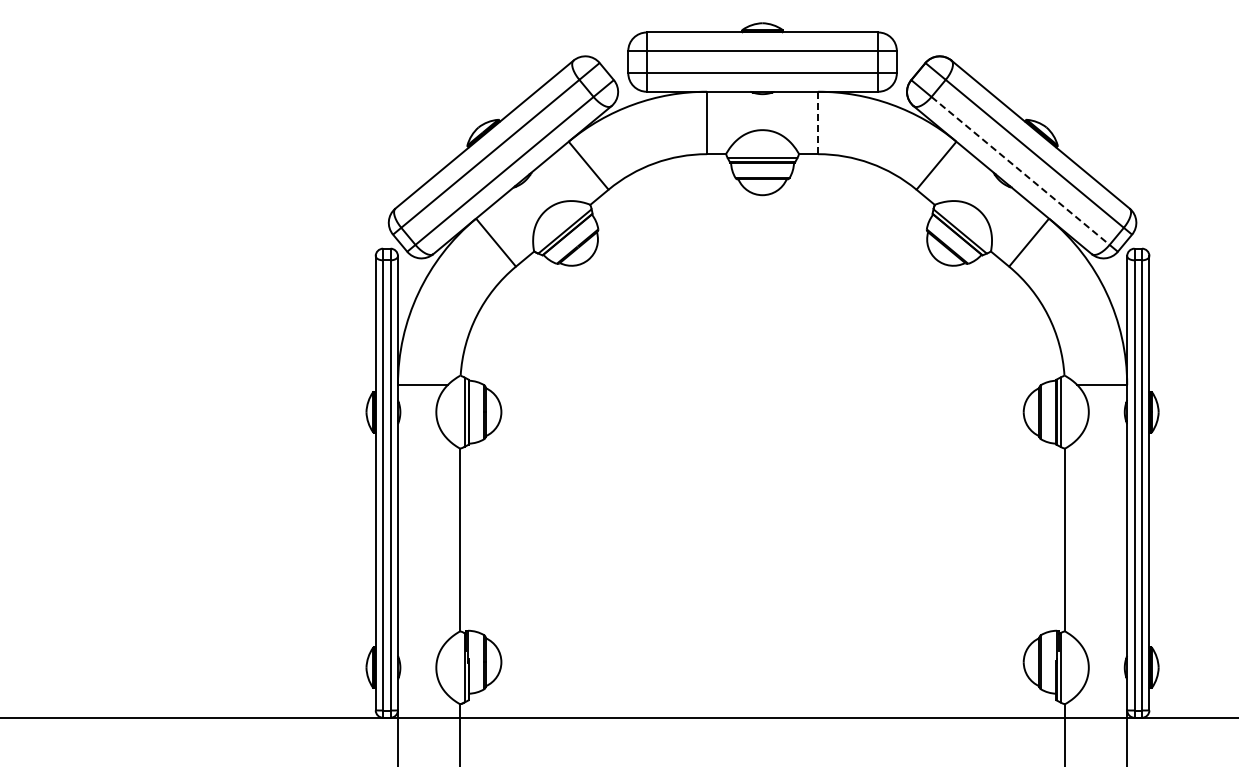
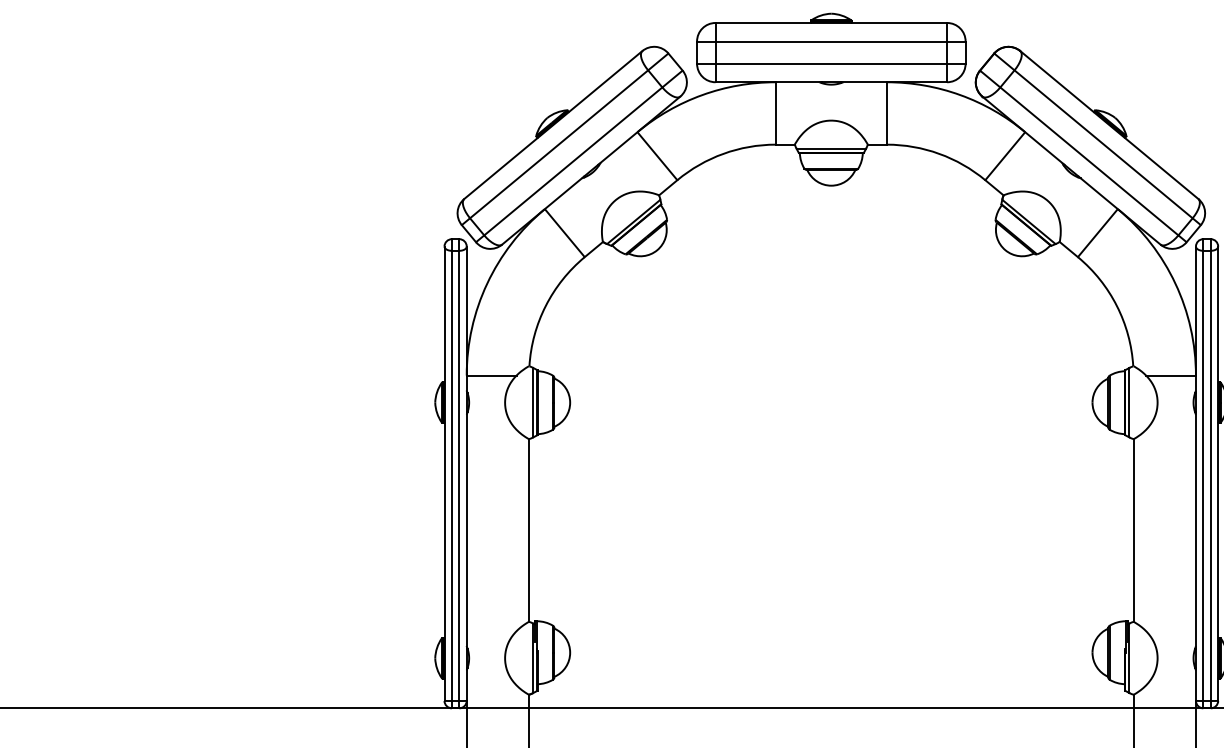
line: (818, 122) -> (887, 112), dashed -> solid
line: (1020, 170) -> (1089, 160), dashed -> solid

